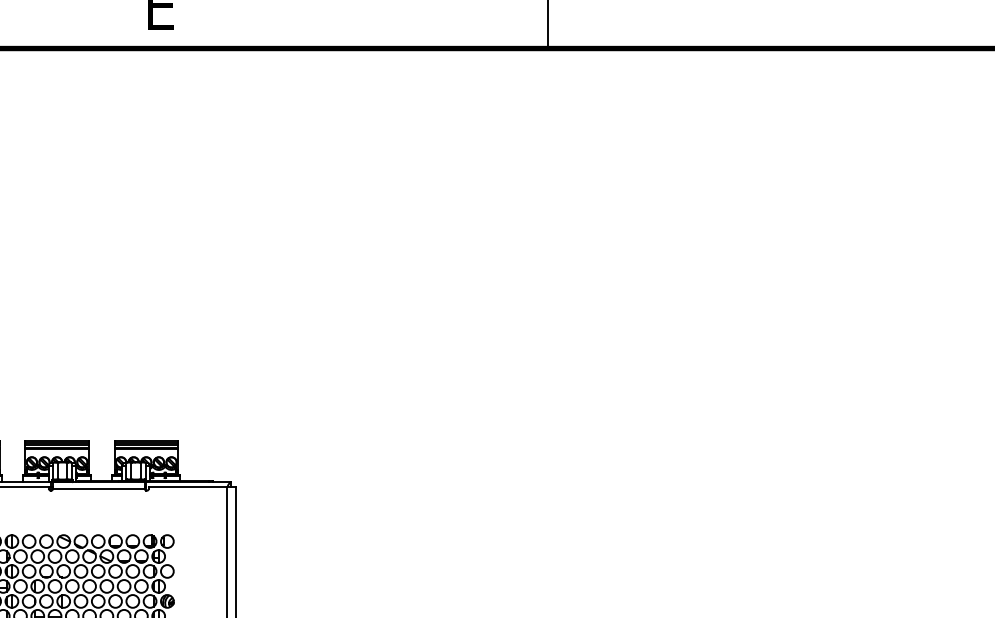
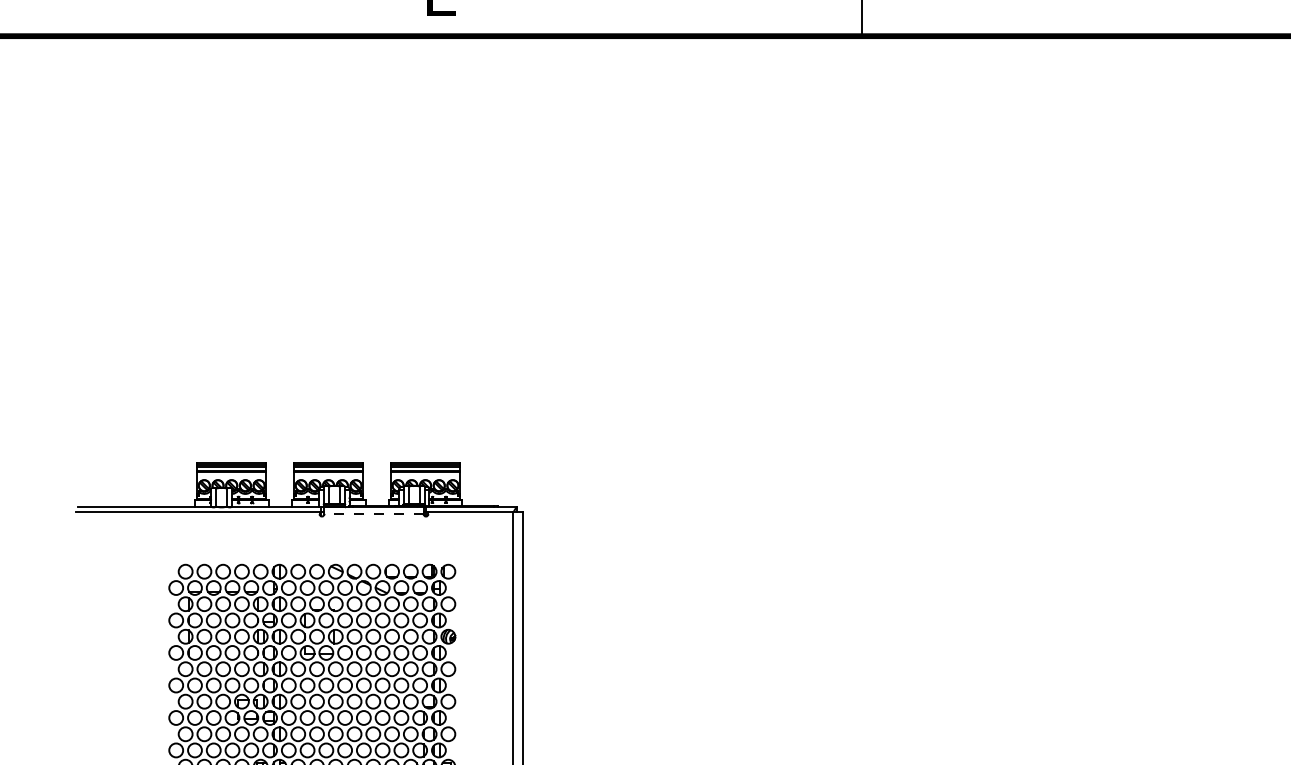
line: (99, 488) -> (374, 514), solid -> dashed

